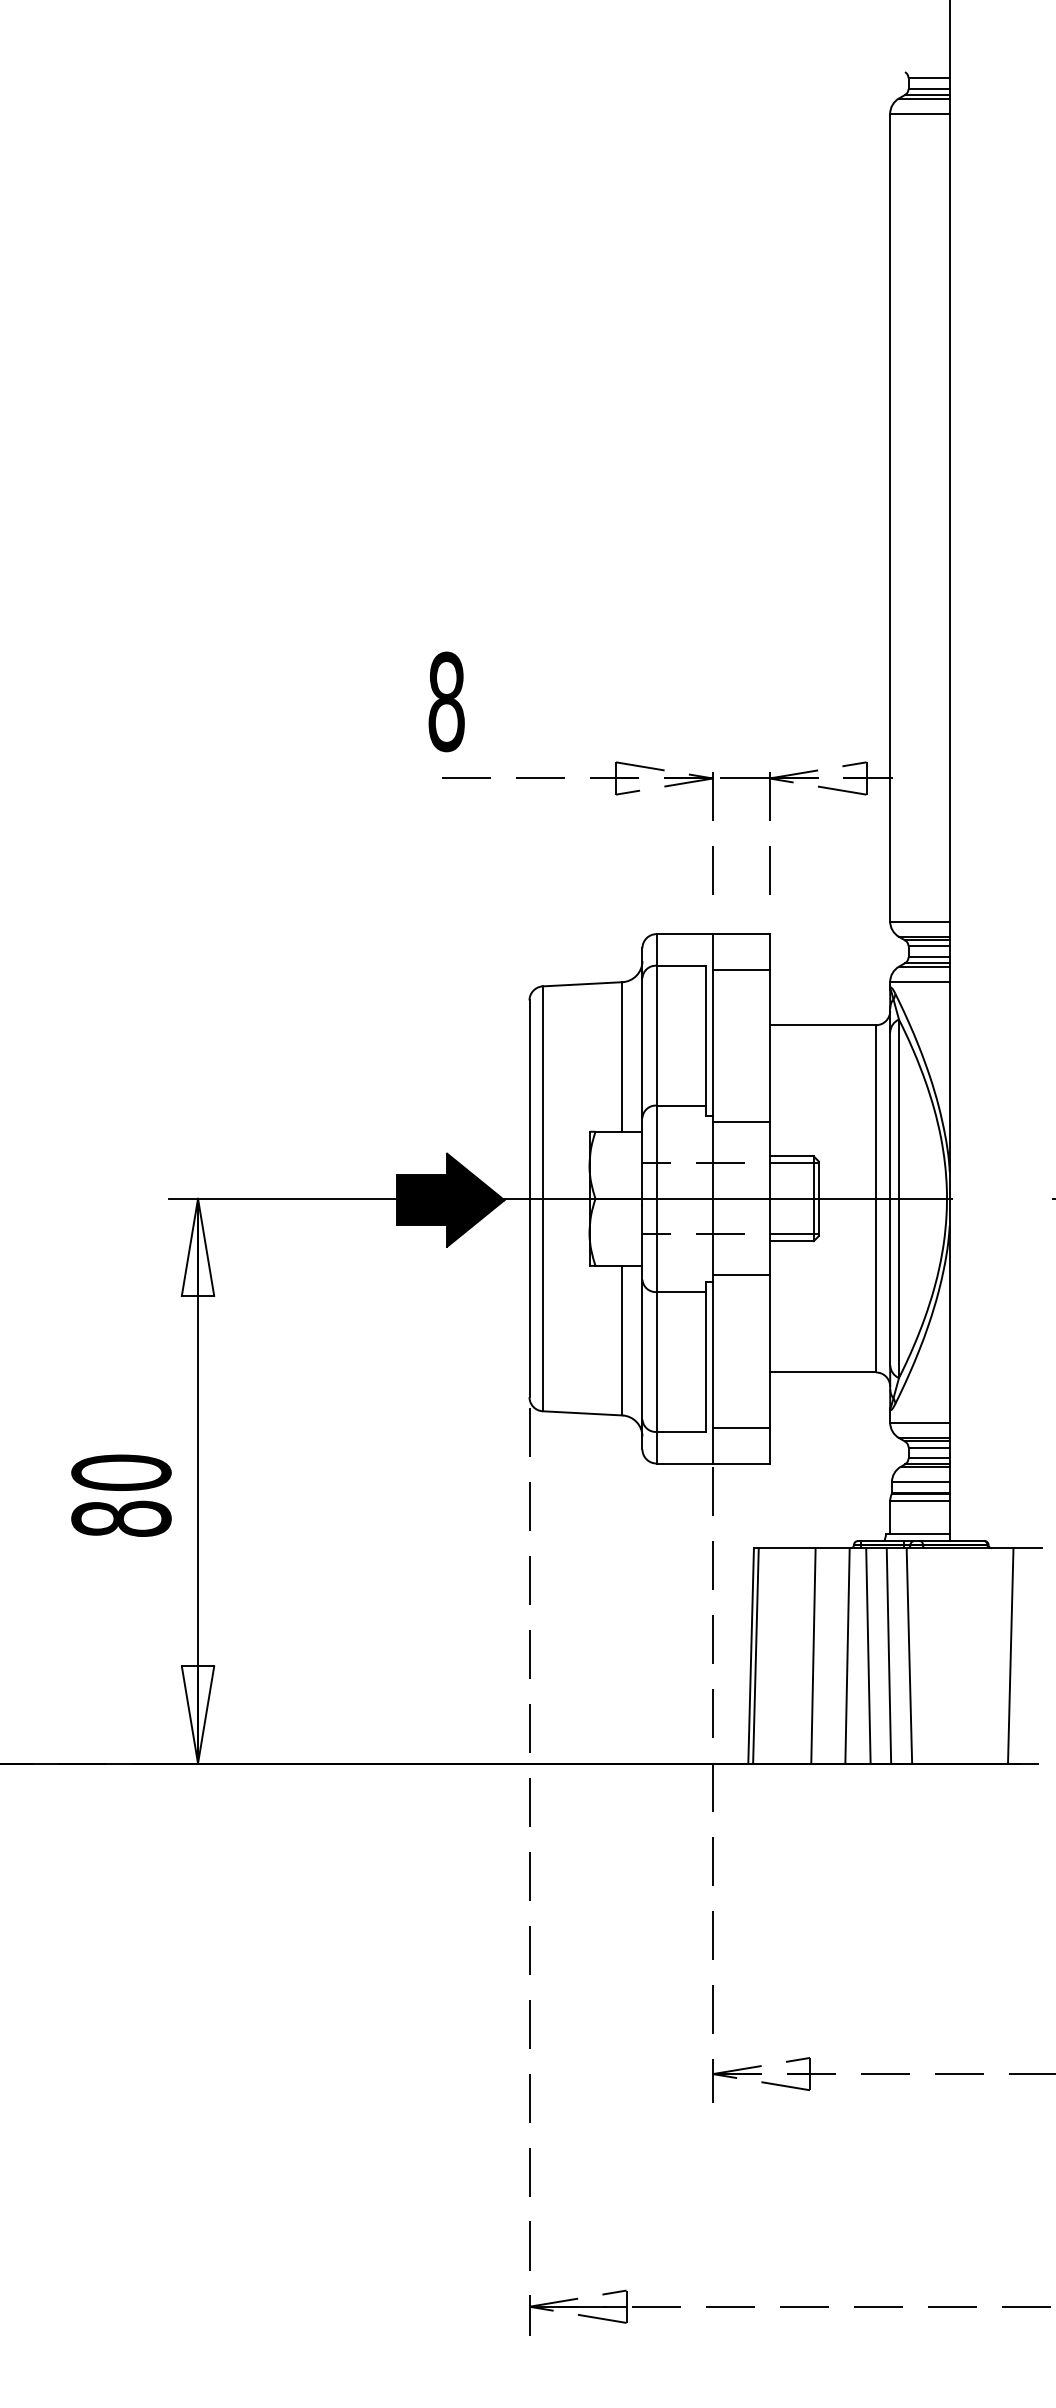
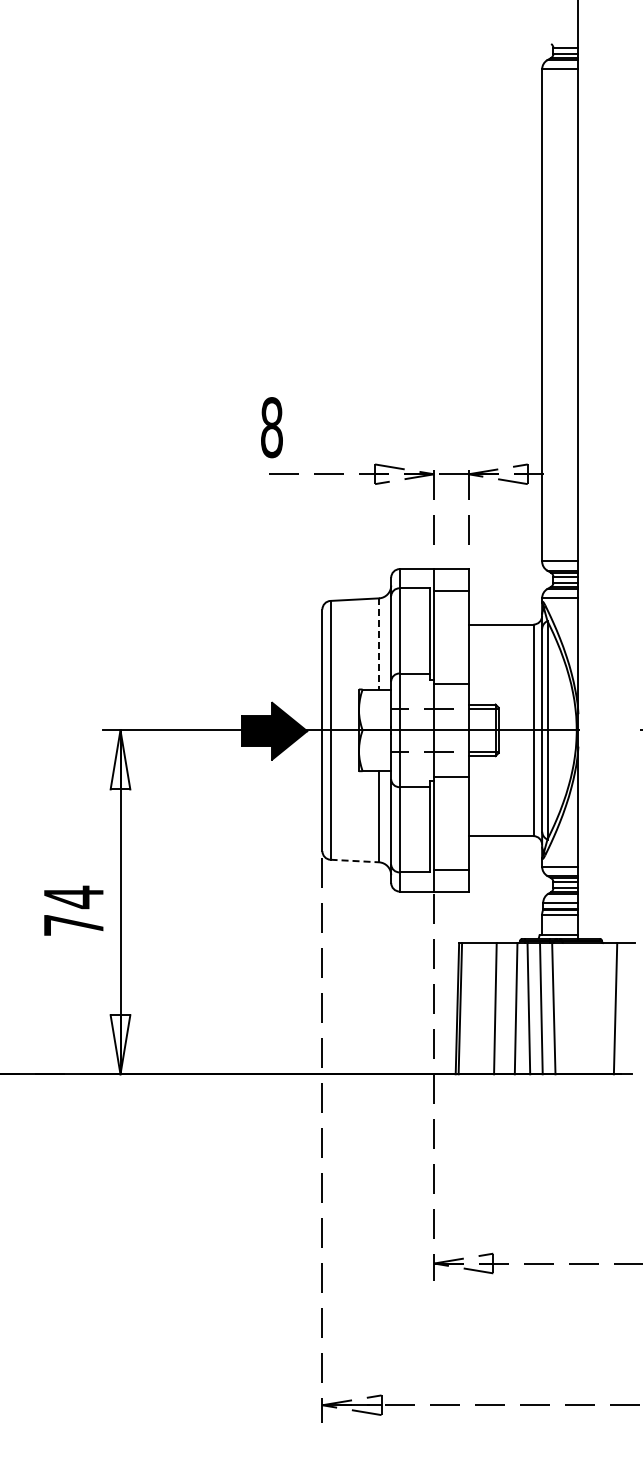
line: (621, 1056) -> (378, 643), solid -> dashed
line: (583, 1414) -> (355, 861), solid -> dashed
text: (120, 1494) -> (73, 910), 80 -> 74

